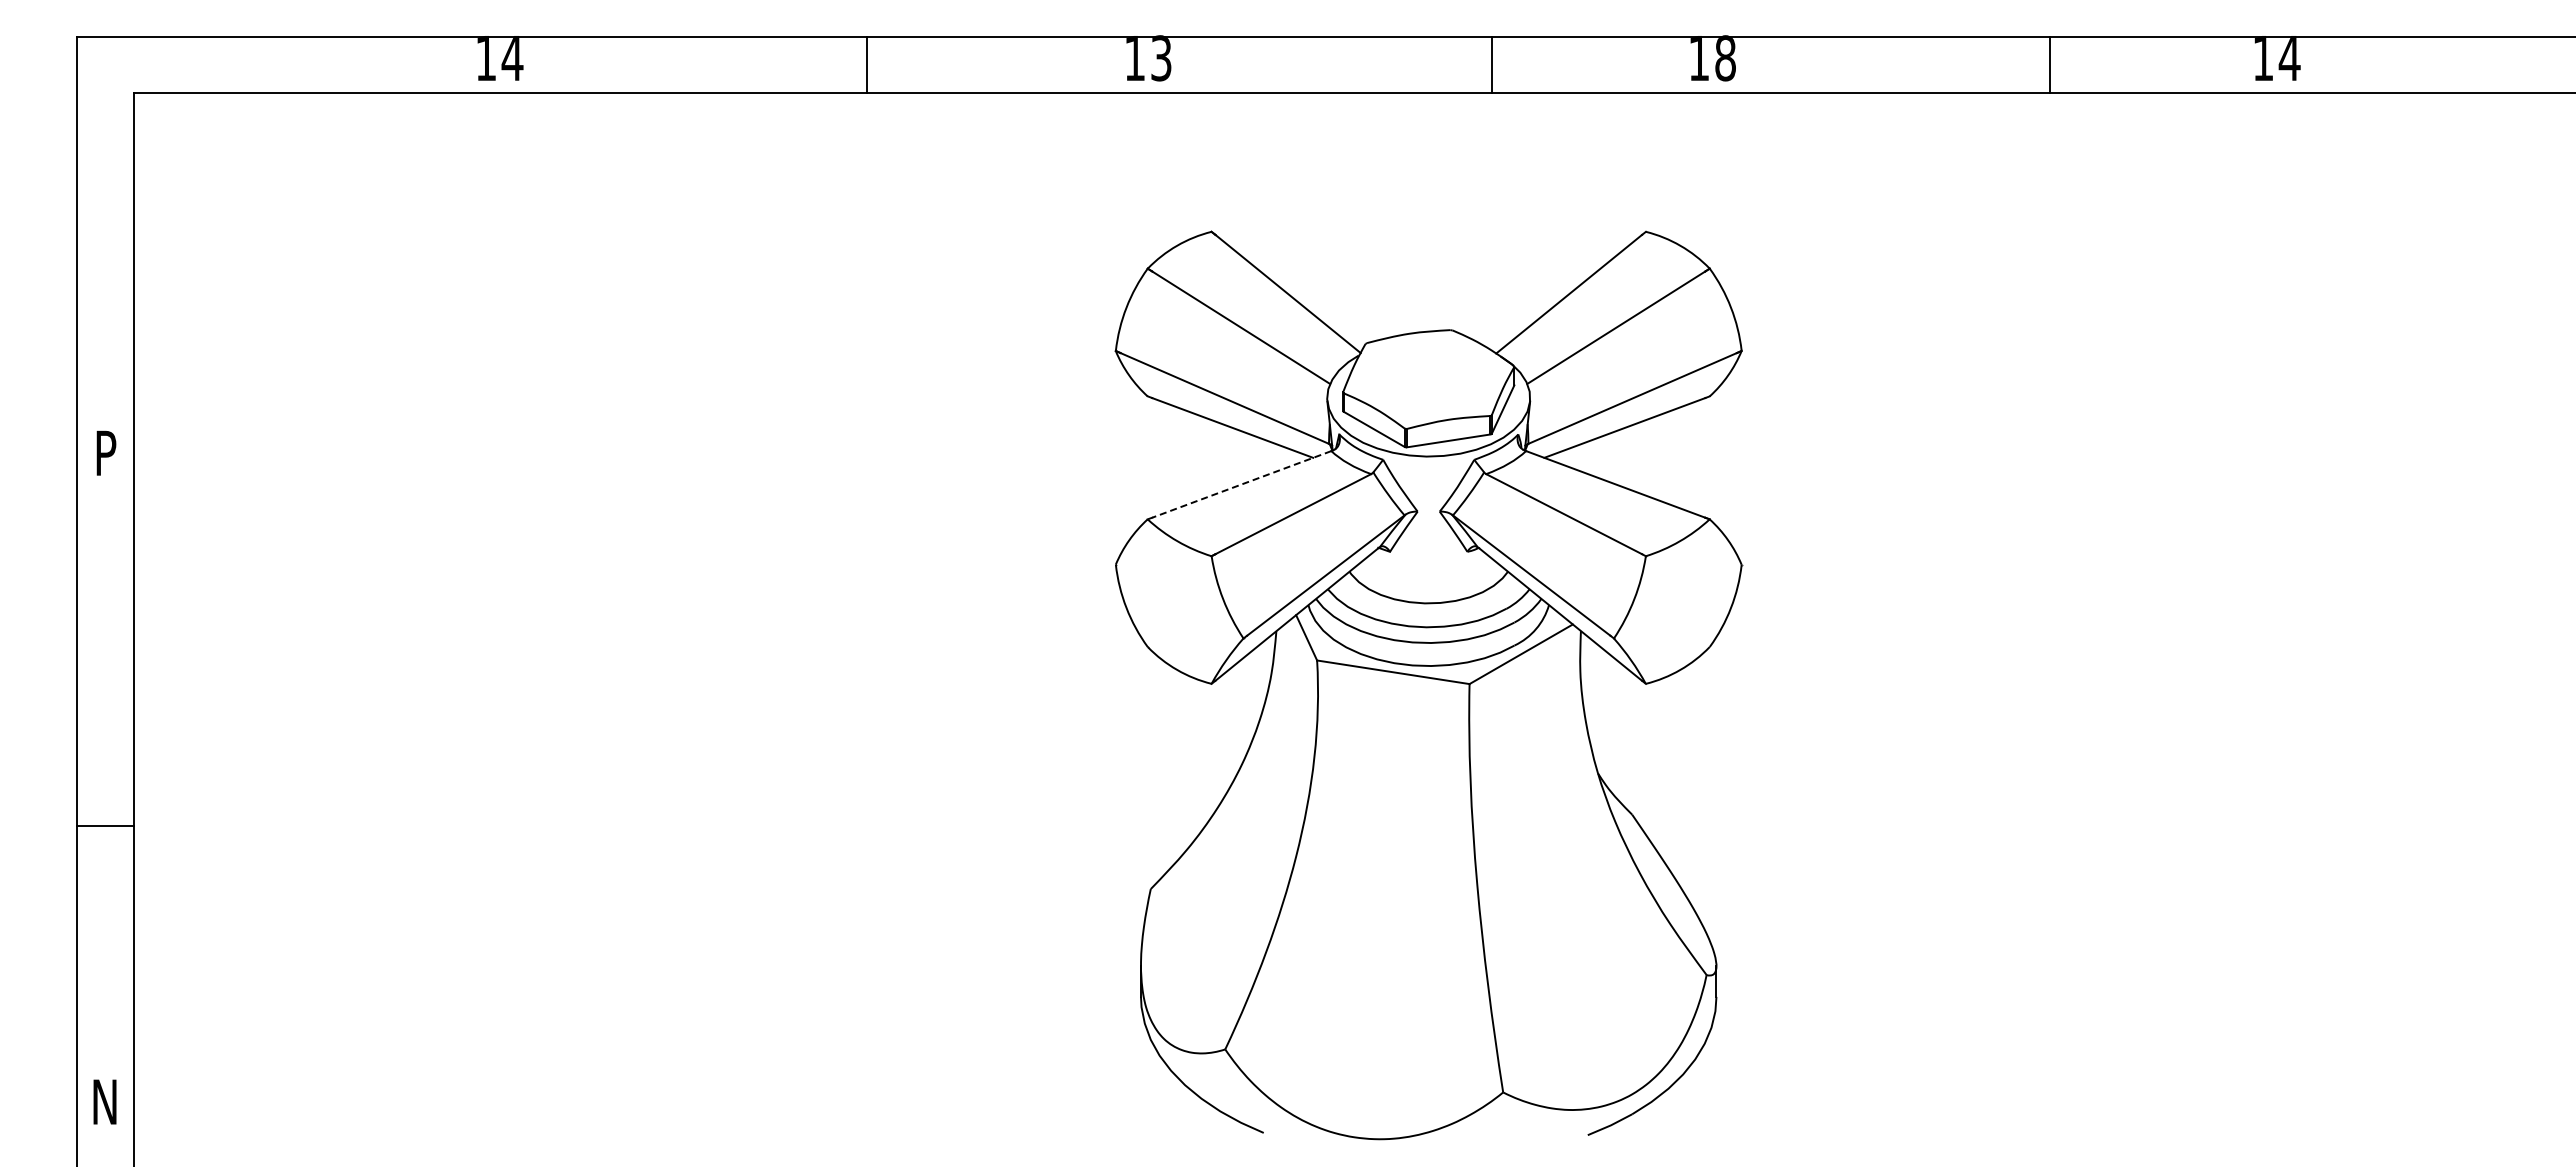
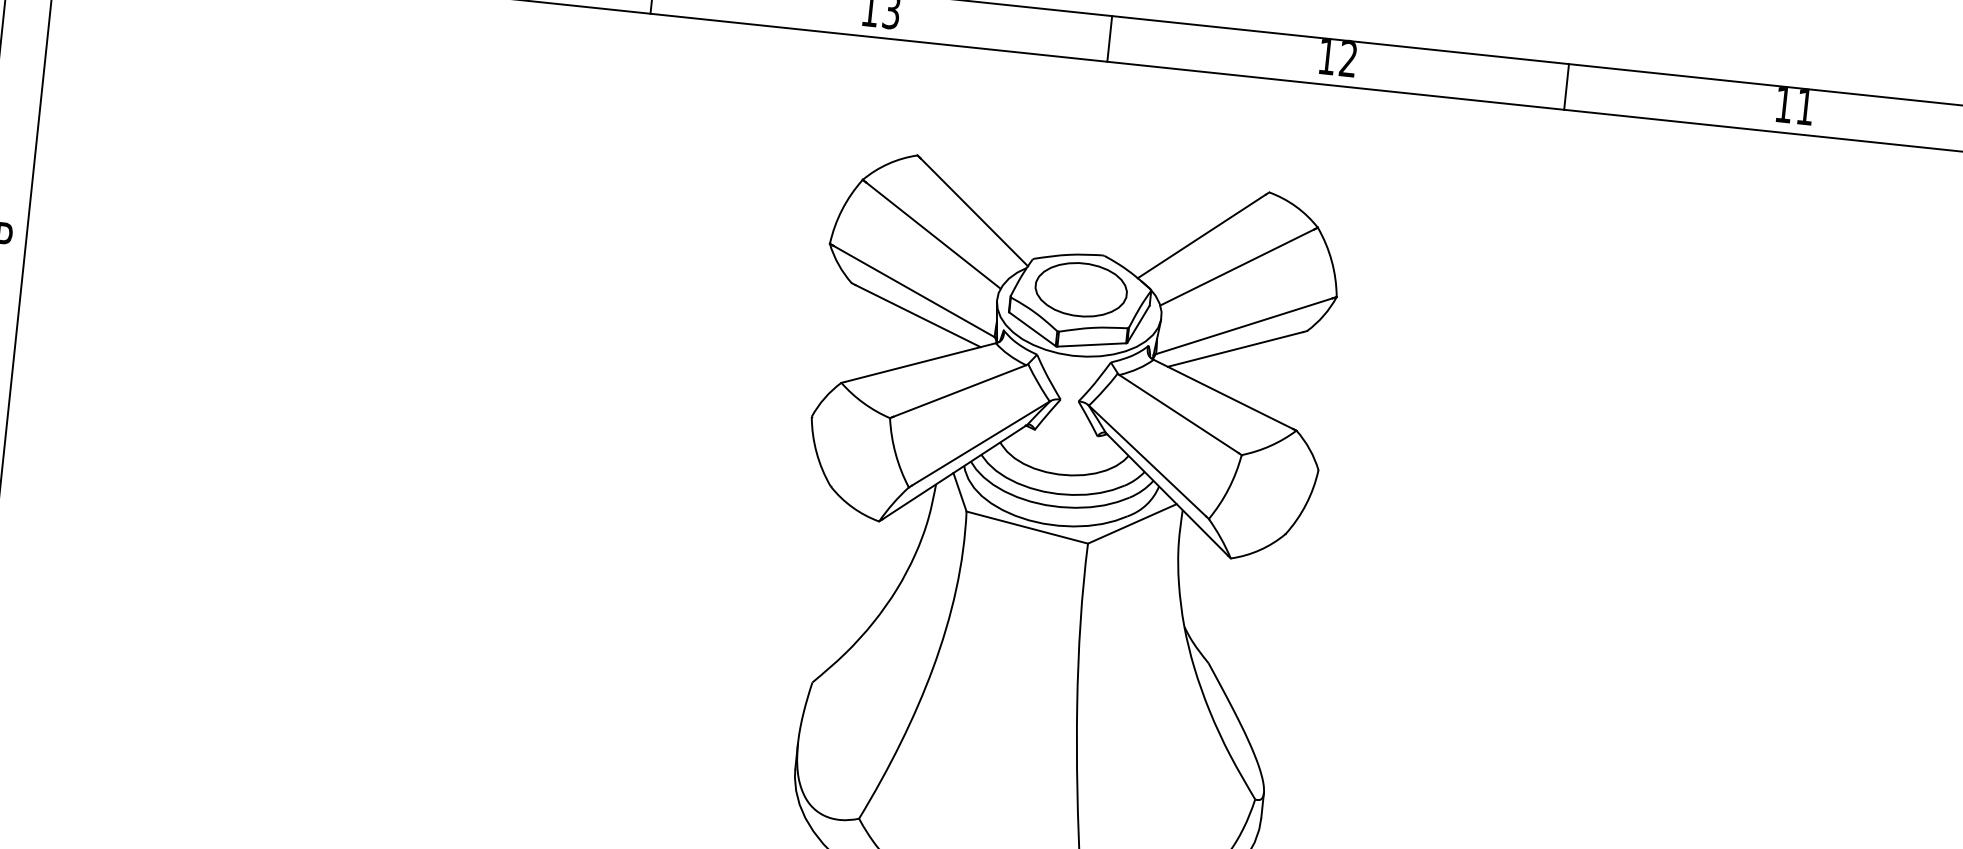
text: (1725, 58) -> (1348, 58), 18 -> 12
text: (2289, 59) -> (1805, 107), 14 -> 11
line: (1492, 64) -> (1109, 38), moved
line: (2049, 64) -> (1566, 86), moved
part: (1428, 374) -> (1081, 289), added
line: (1241, 484) -> (920, 362), dashed -> solid

